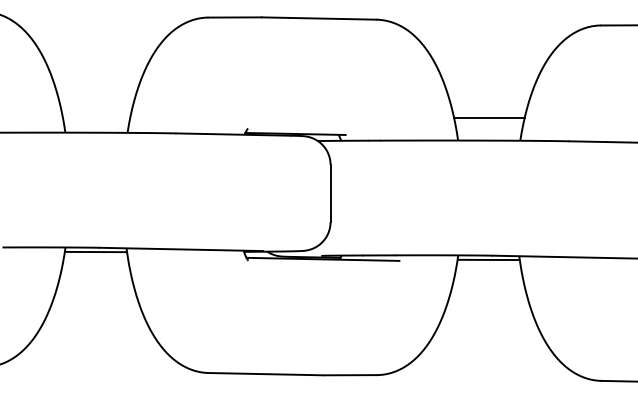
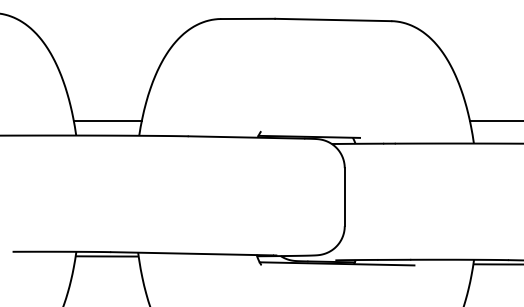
line: (96, 118) -> (107, 121), added

